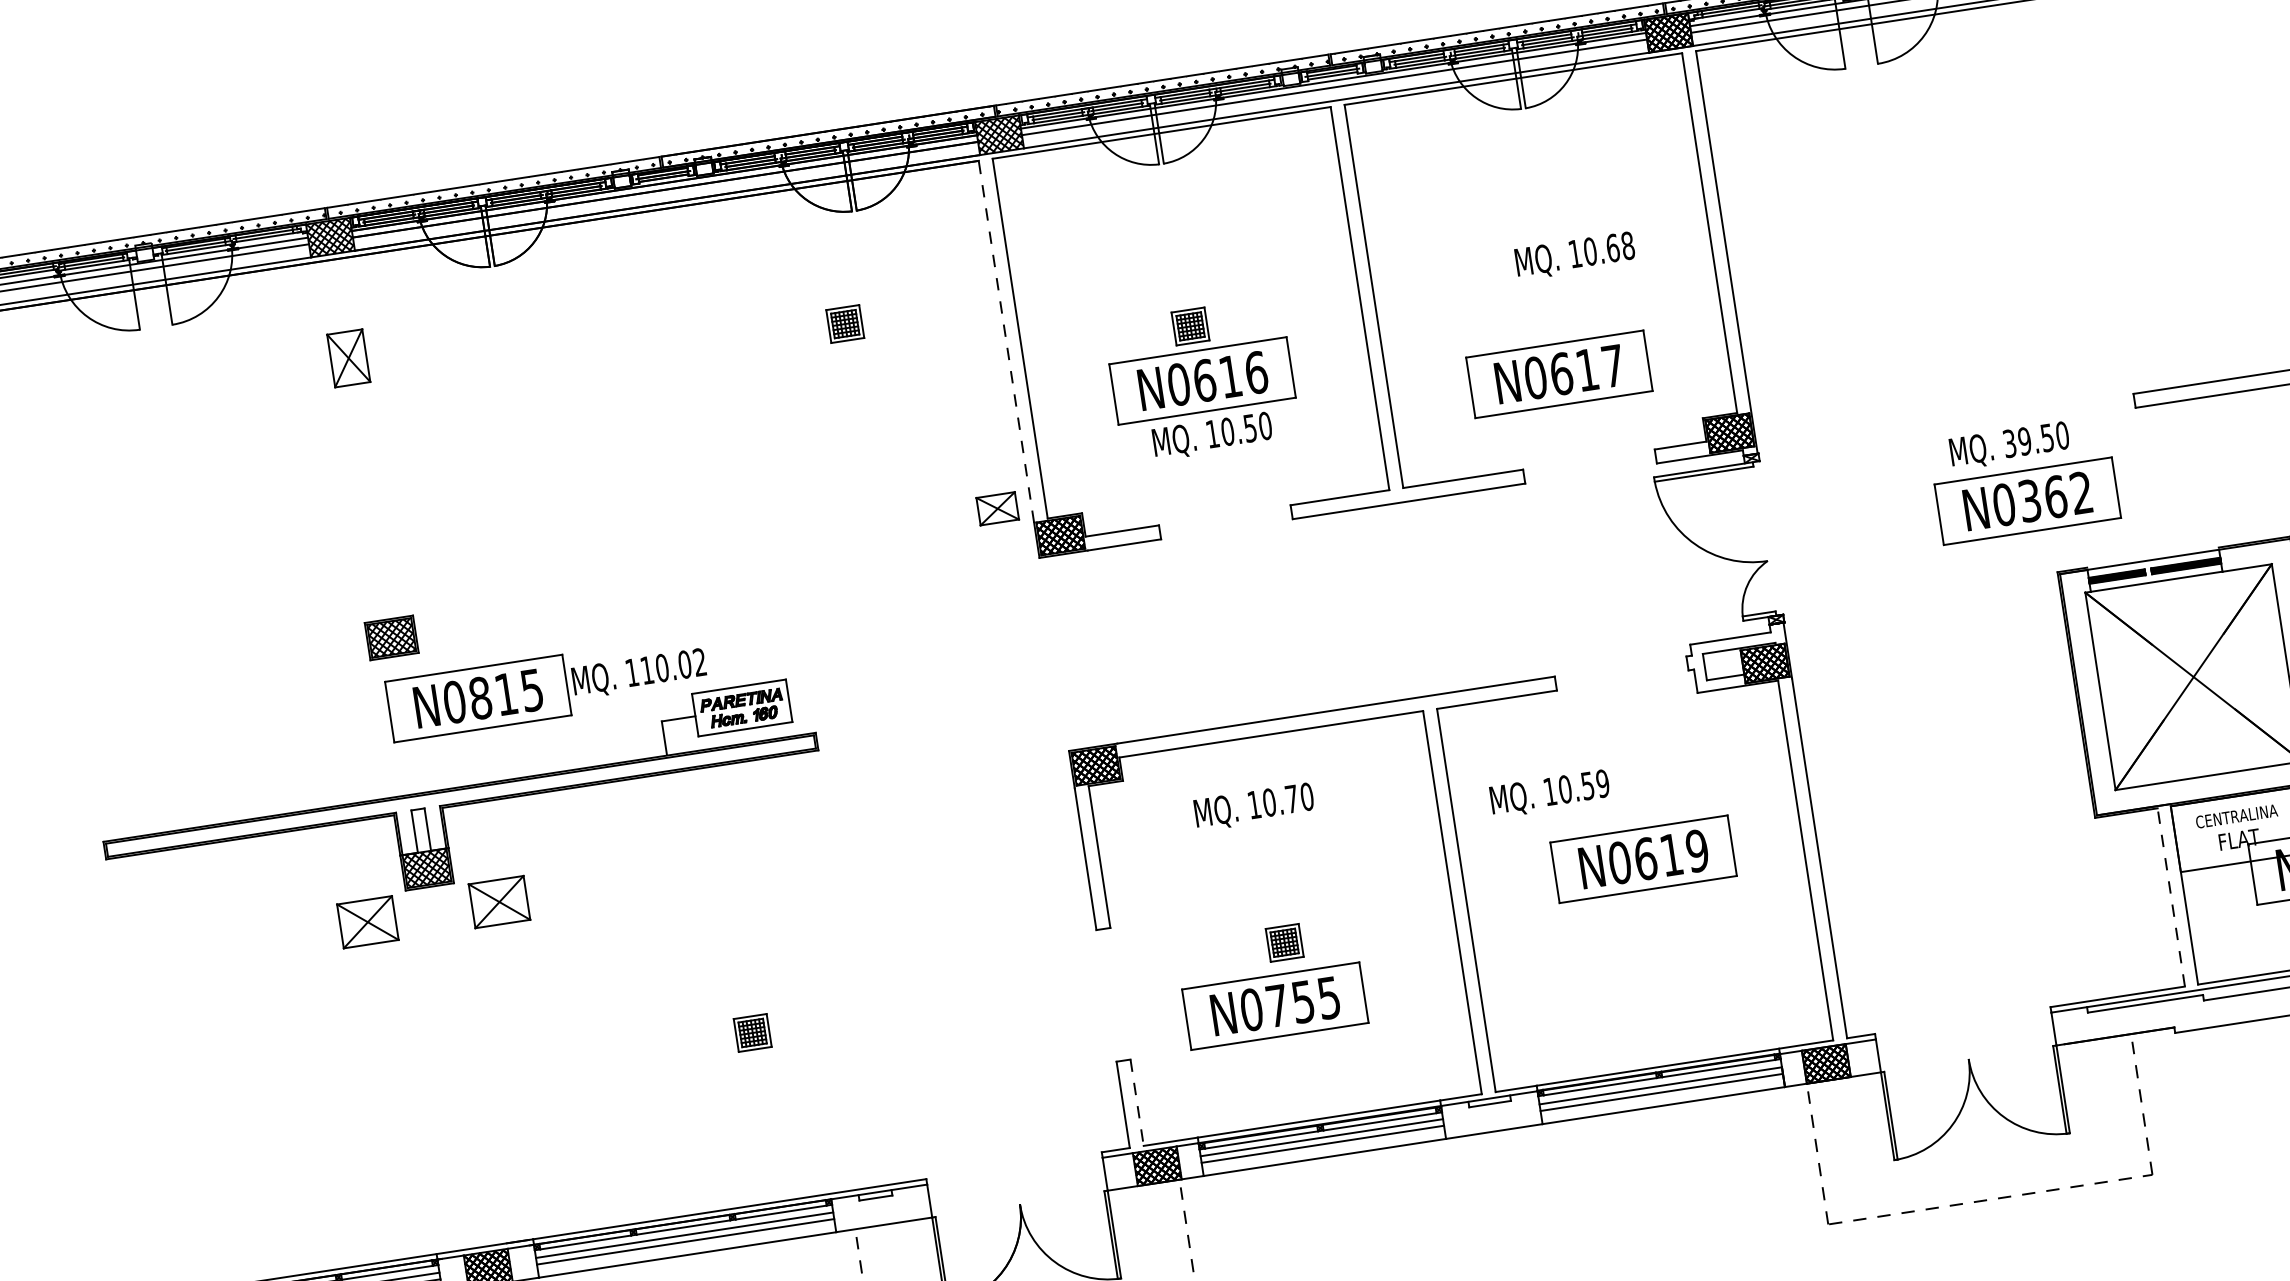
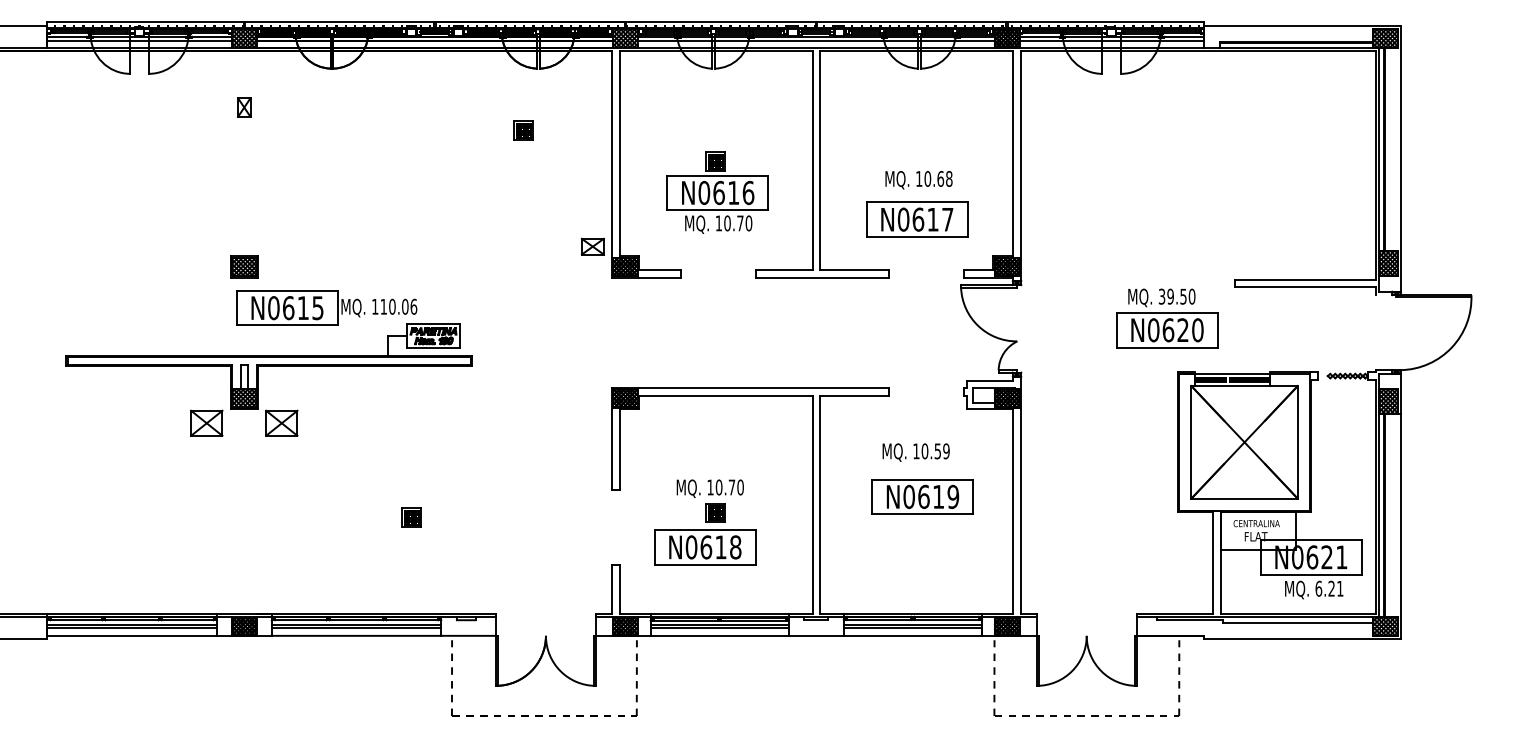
text: (1574, 256) -> (918, 180), moved
line: (1005, 340) -> (611, 153), dashed -> solid
part: (349, 358) -> (244, 107), size x0.62
text: (1250, 428) -> (740, 223), 10.50 -> 10.70
text: (2054, 497) -> (1182, 330), N0362 -> N0620
text: (699, 661) -> (413, 306), 110.02 -> 110.06
text: (480, 698) -> (288, 308), N0815 -> N0615
text: (1548, 793) -> (915, 452), moved
text: (1252, 806) -> (709, 488), moved
line: (2171, 897) -> (1213, 563), dashed -> solid
text: (1302, 1002) -> (720, 547), N0755 -> N0618
line: (1136, 1103) -> (619, 589), dashed -> solid

